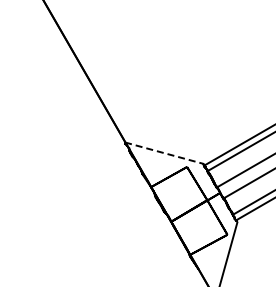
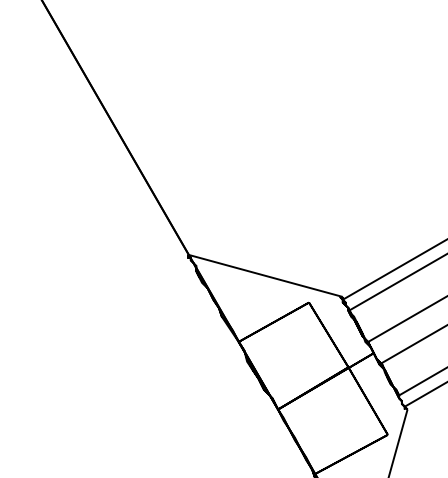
line: (165, 153) -> (266, 276), dashed -> solid

